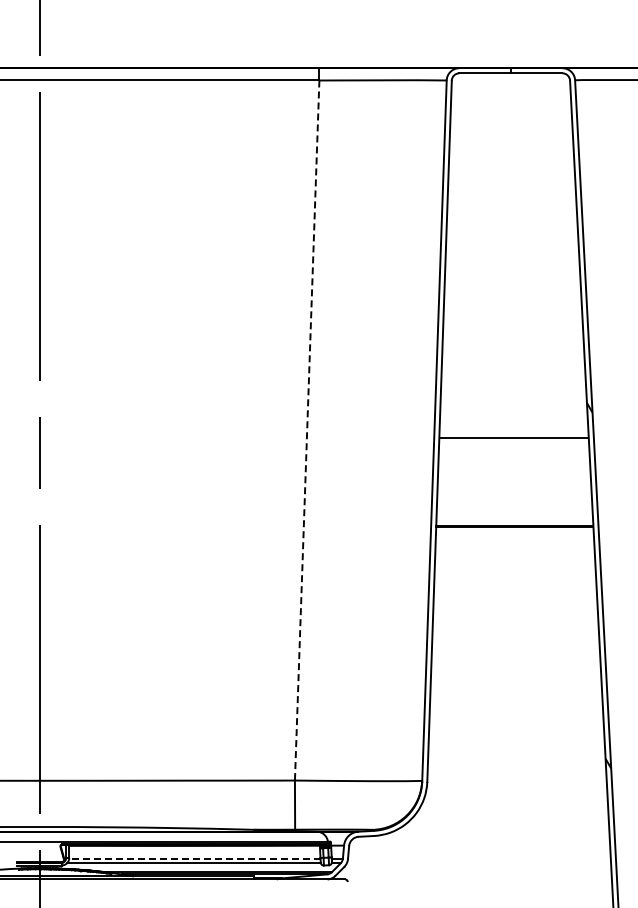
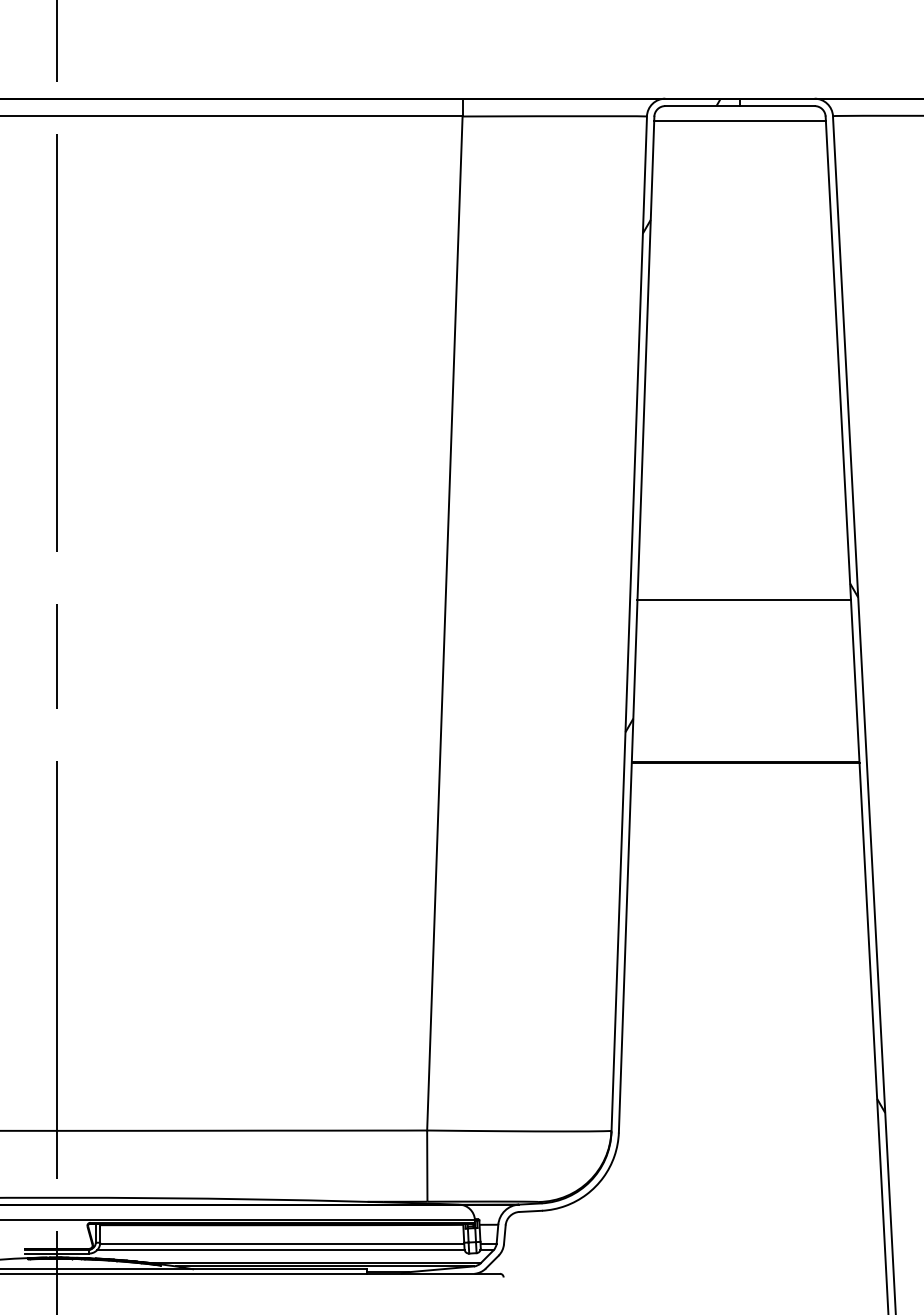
line: (510, 83) -> (739, 120), added
hatch: (464, 286) -> (672, 414), added
line: (307, 431) -> (445, 624), dashed -> solid
line: (513, 438) -> (743, 600), moved
line: (194, 858) -> (281, 1243), dashed -> solid

